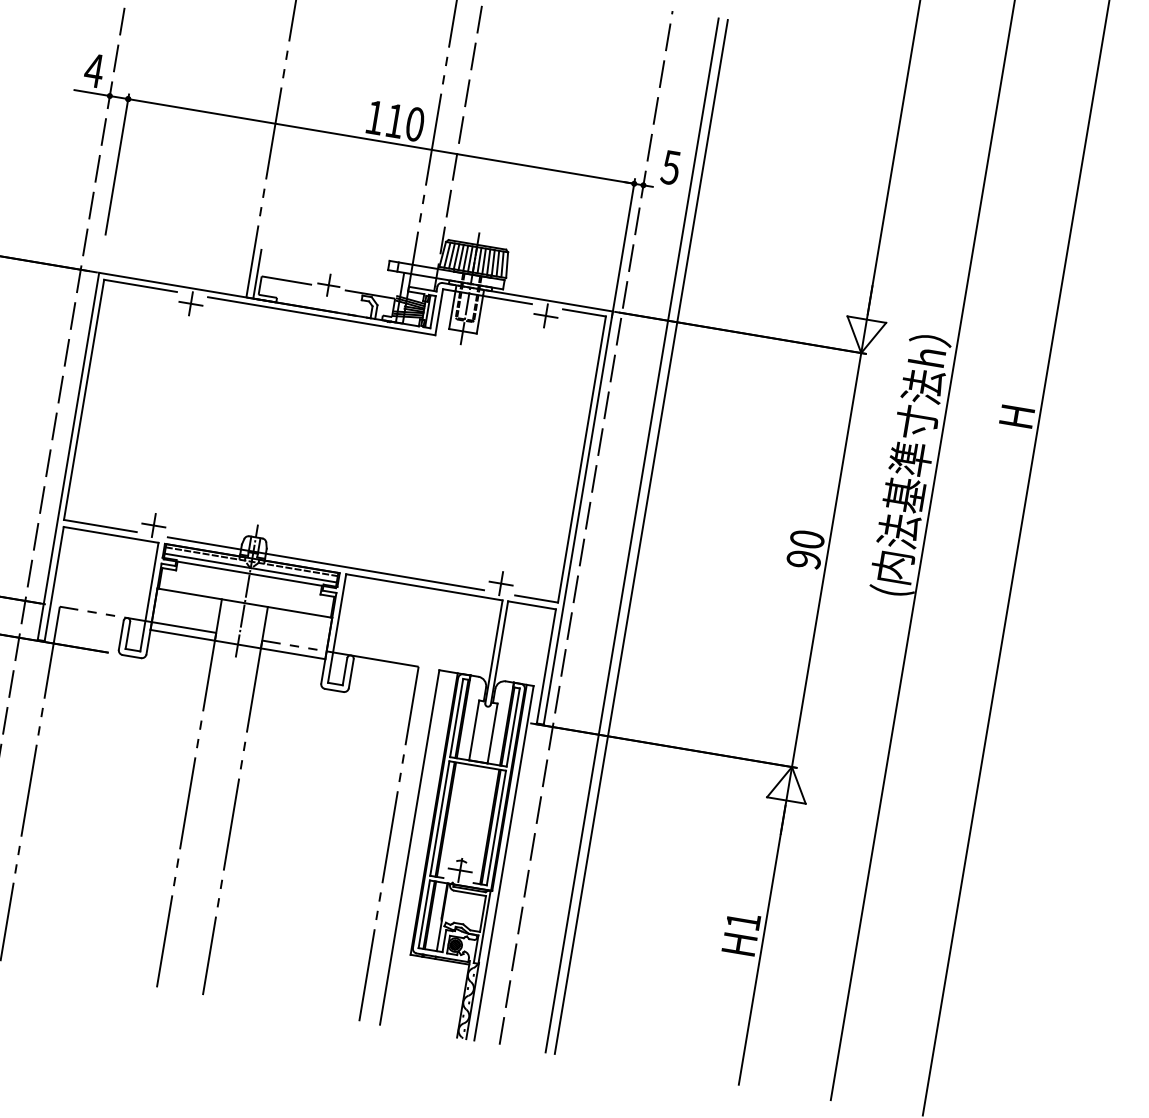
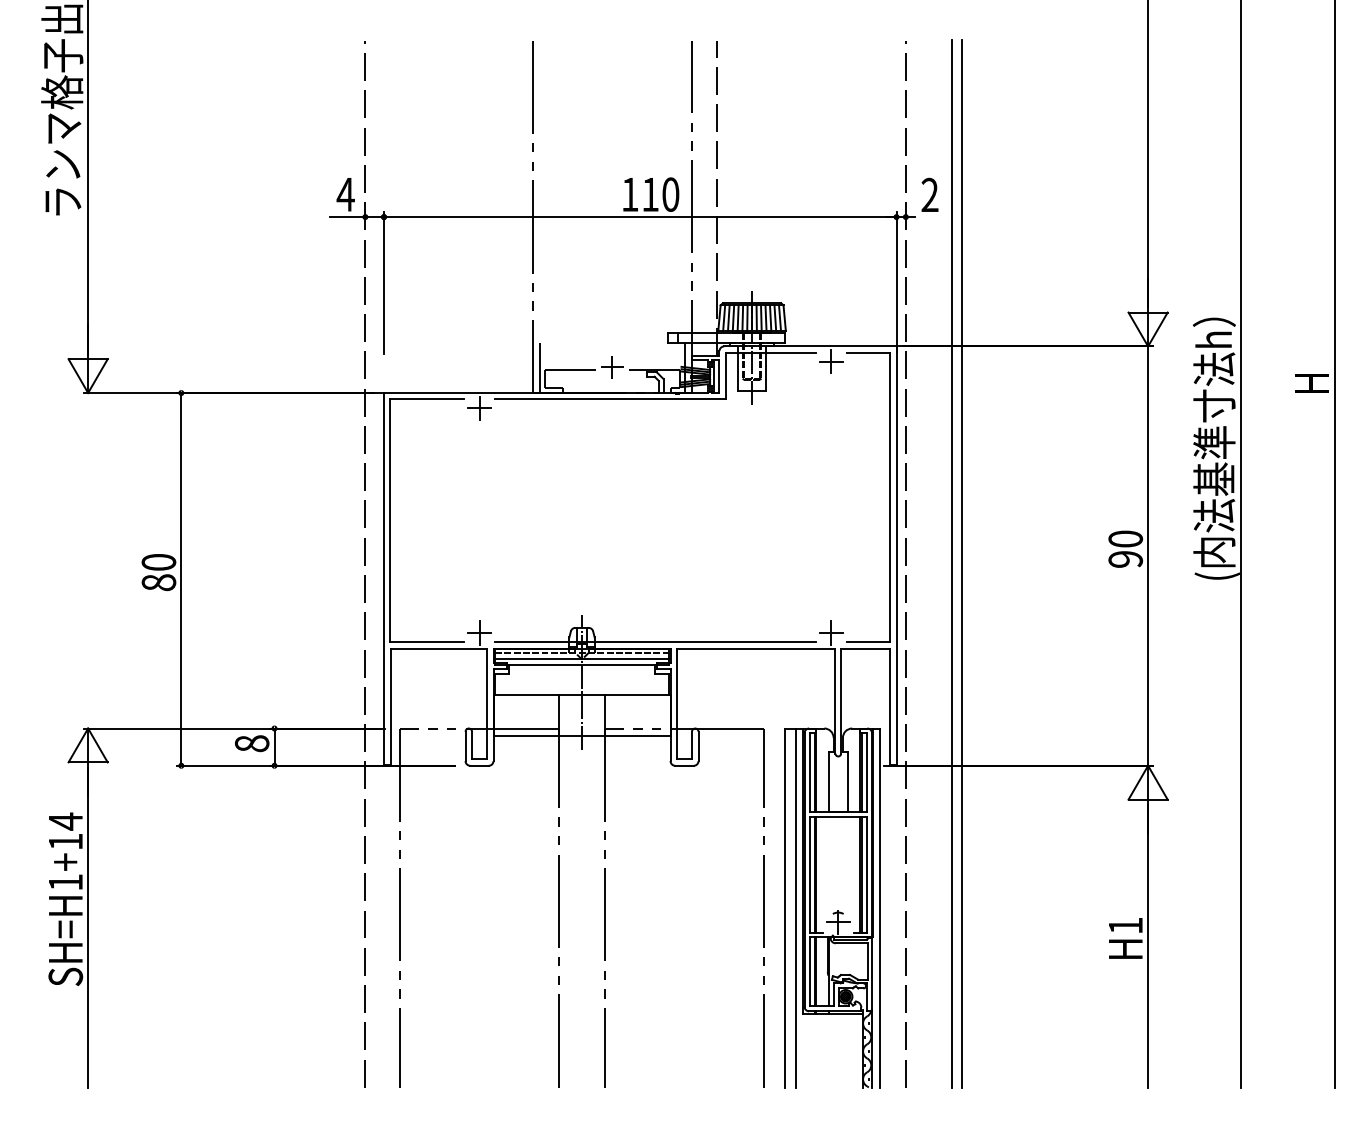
text: (670, 166) -> (929, 194), 5 -> 2
line: (421, 848) -> (796, 907), added

